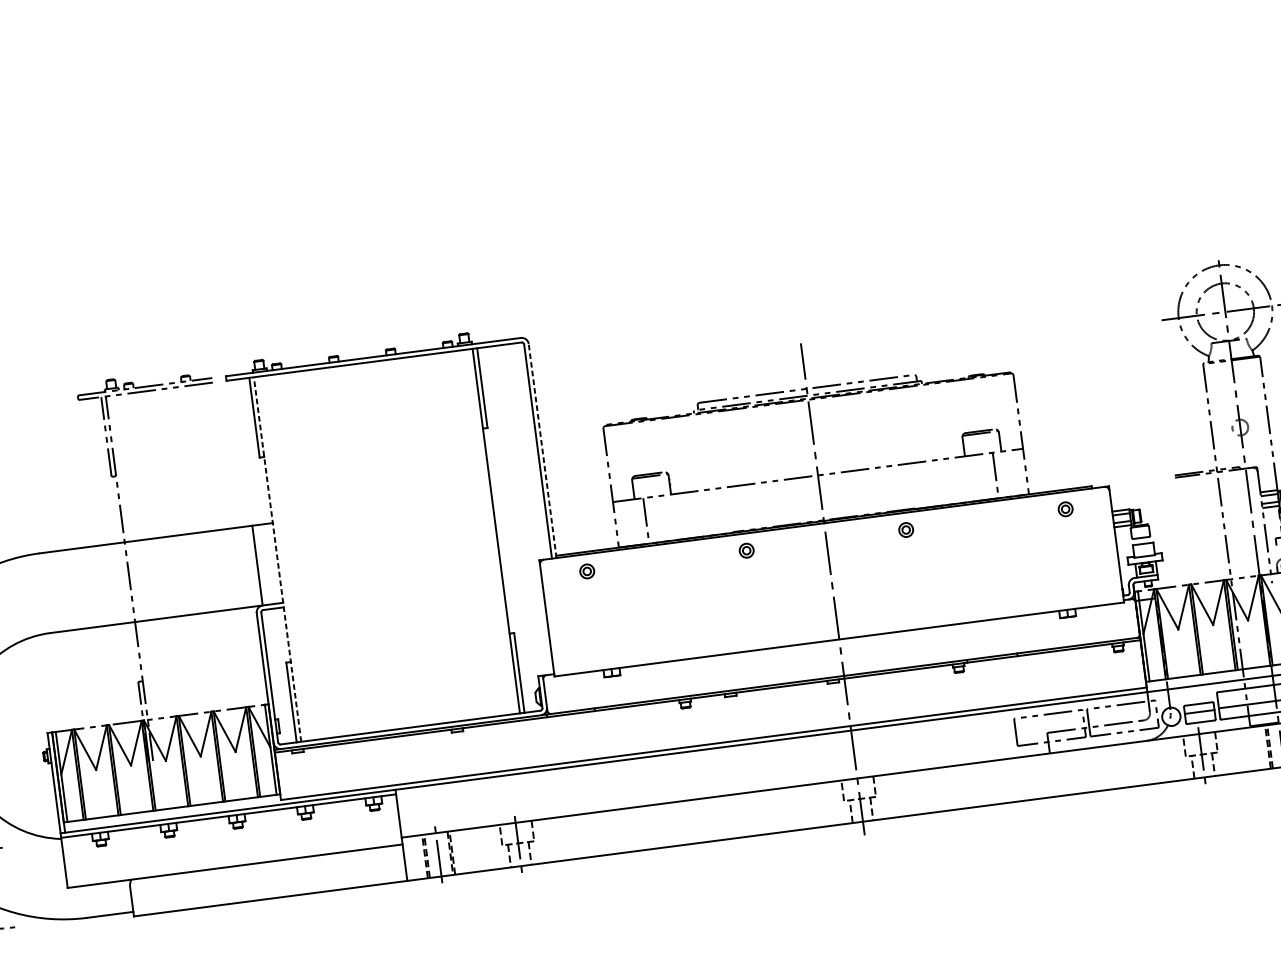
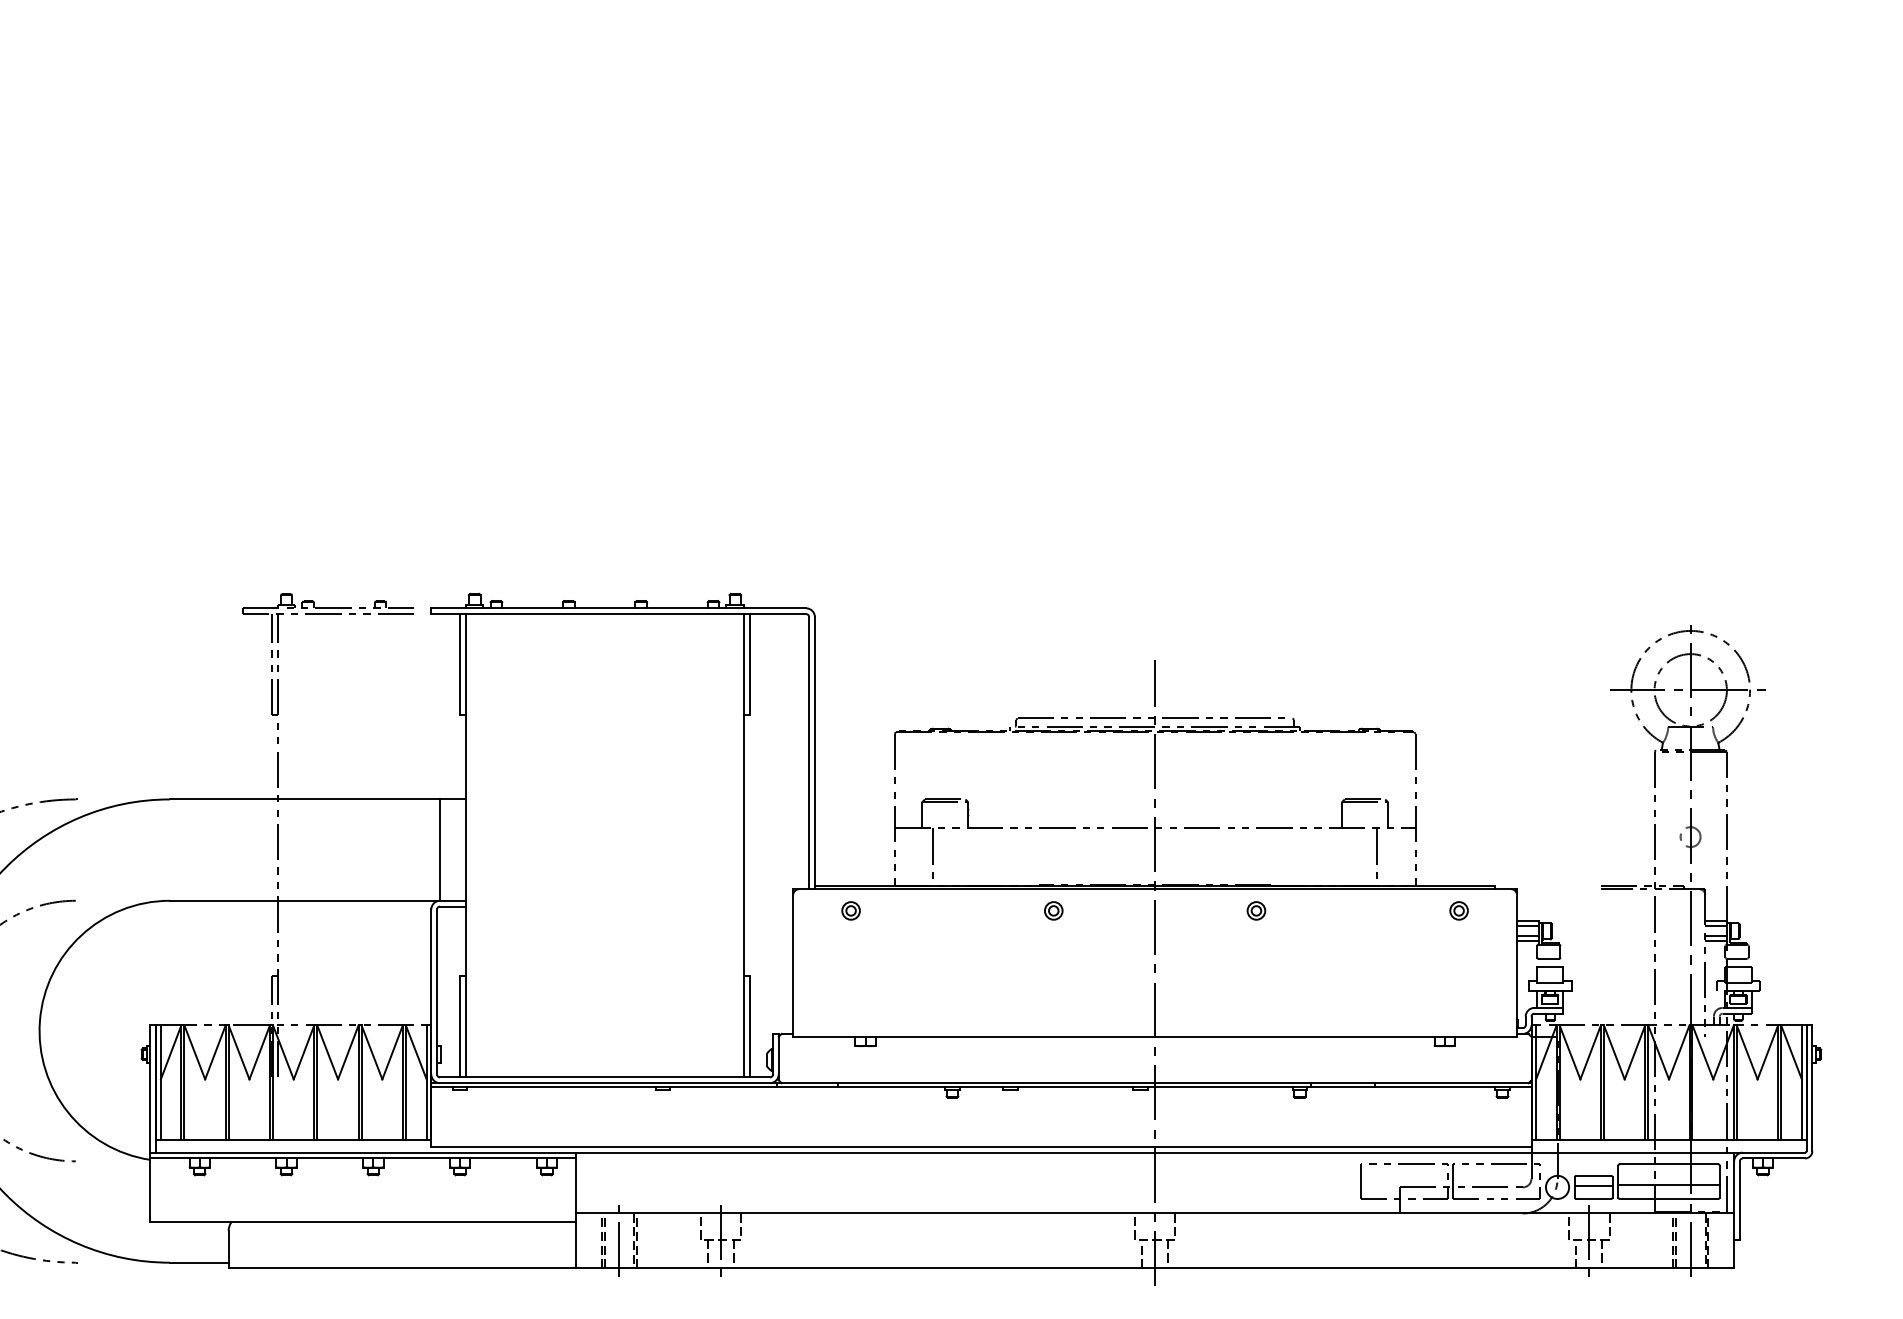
line: (542, 450) -> (814, 752), dashed -> solid
line: (277, 559) -> (466, 845), dashed -> solid

